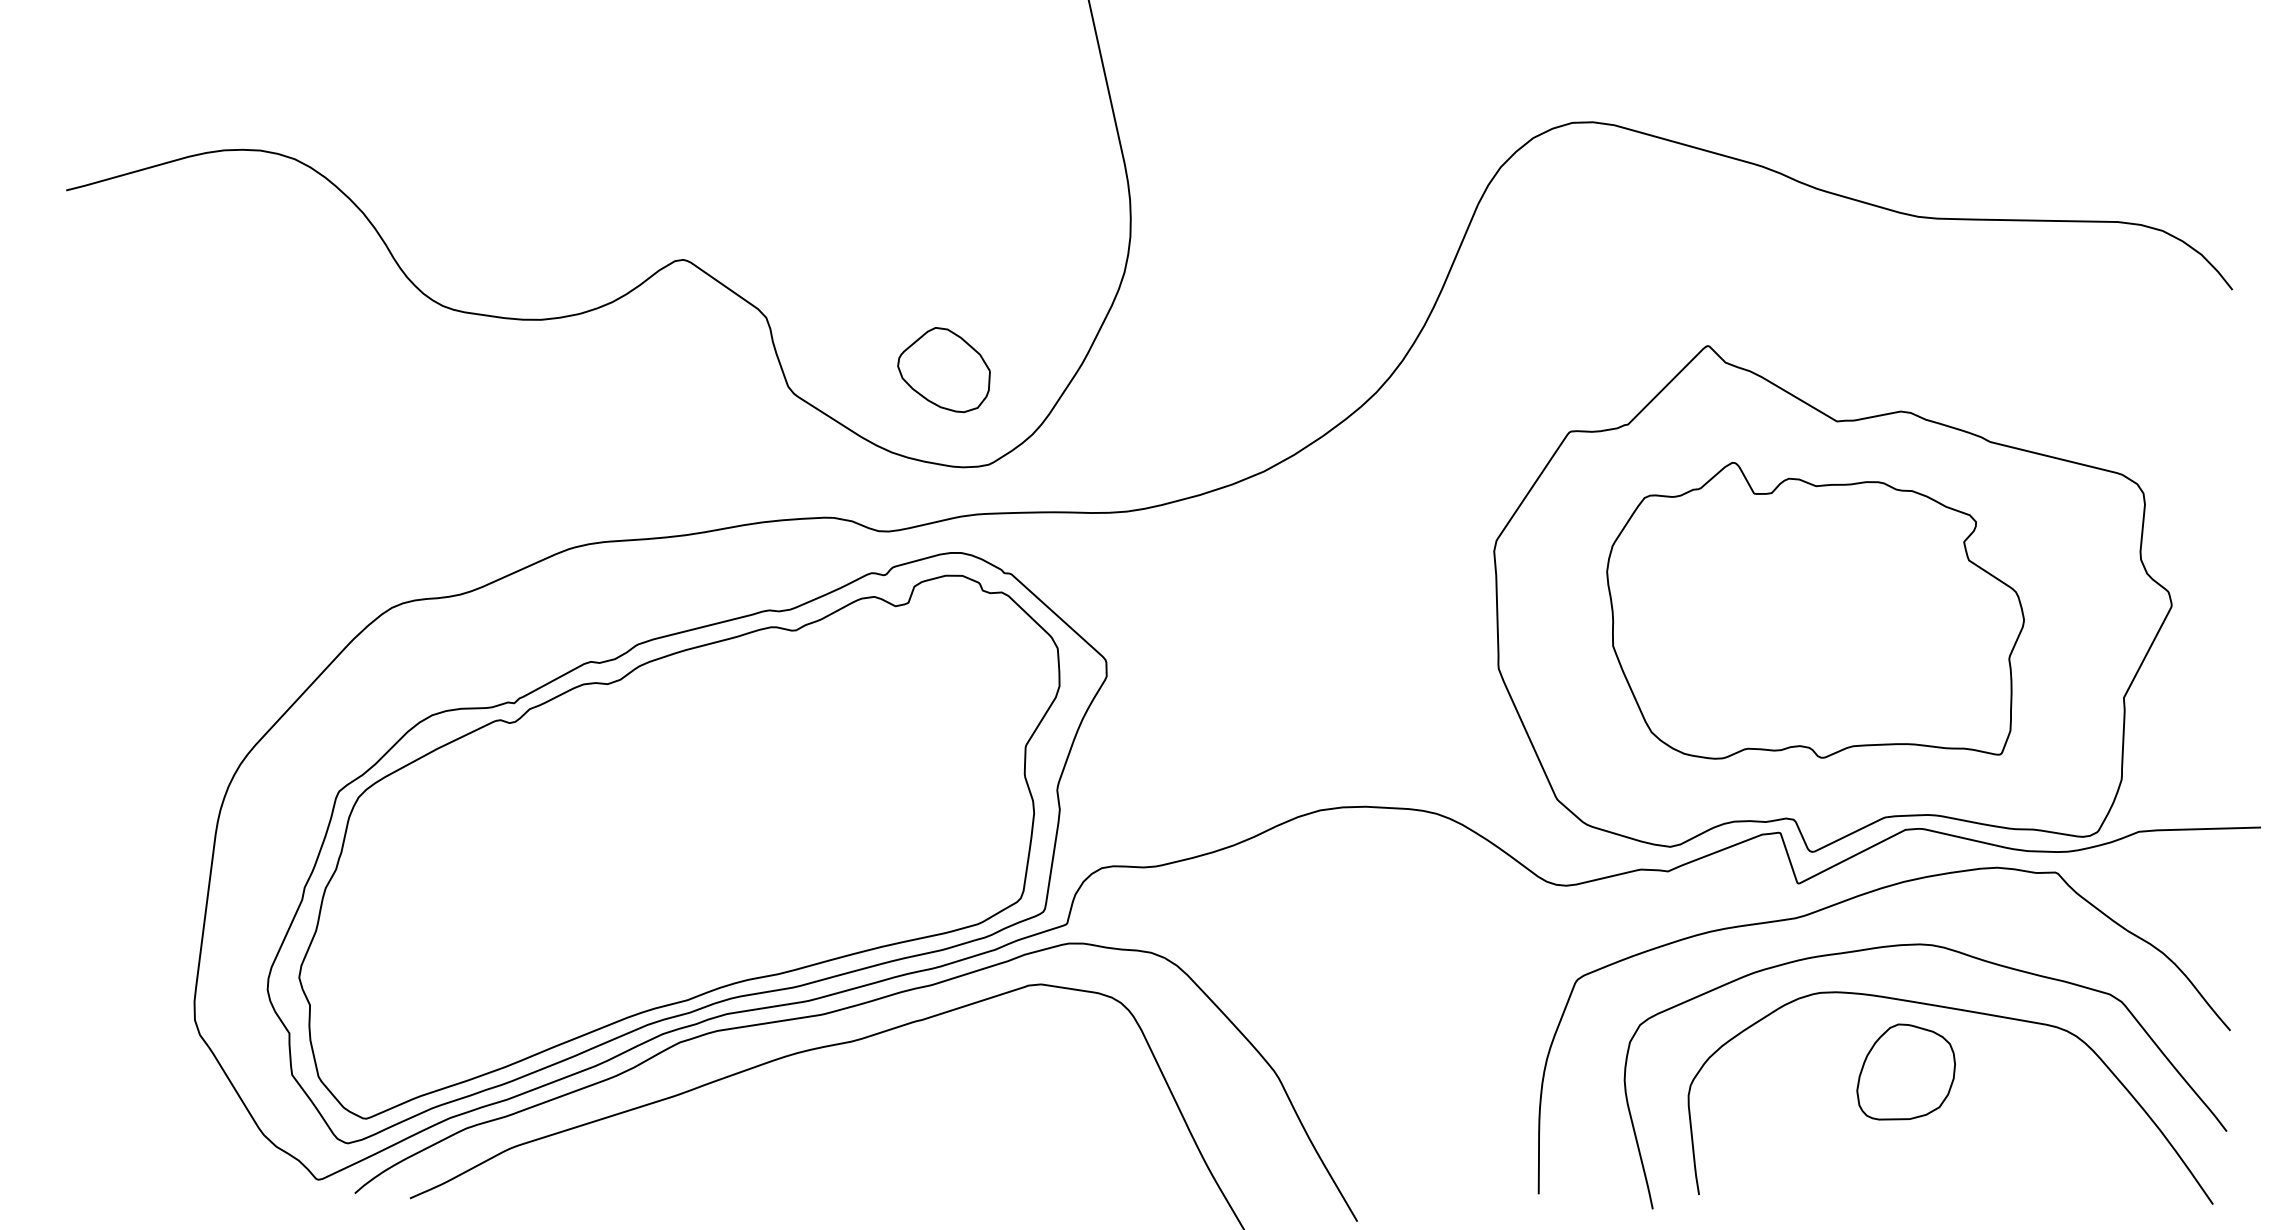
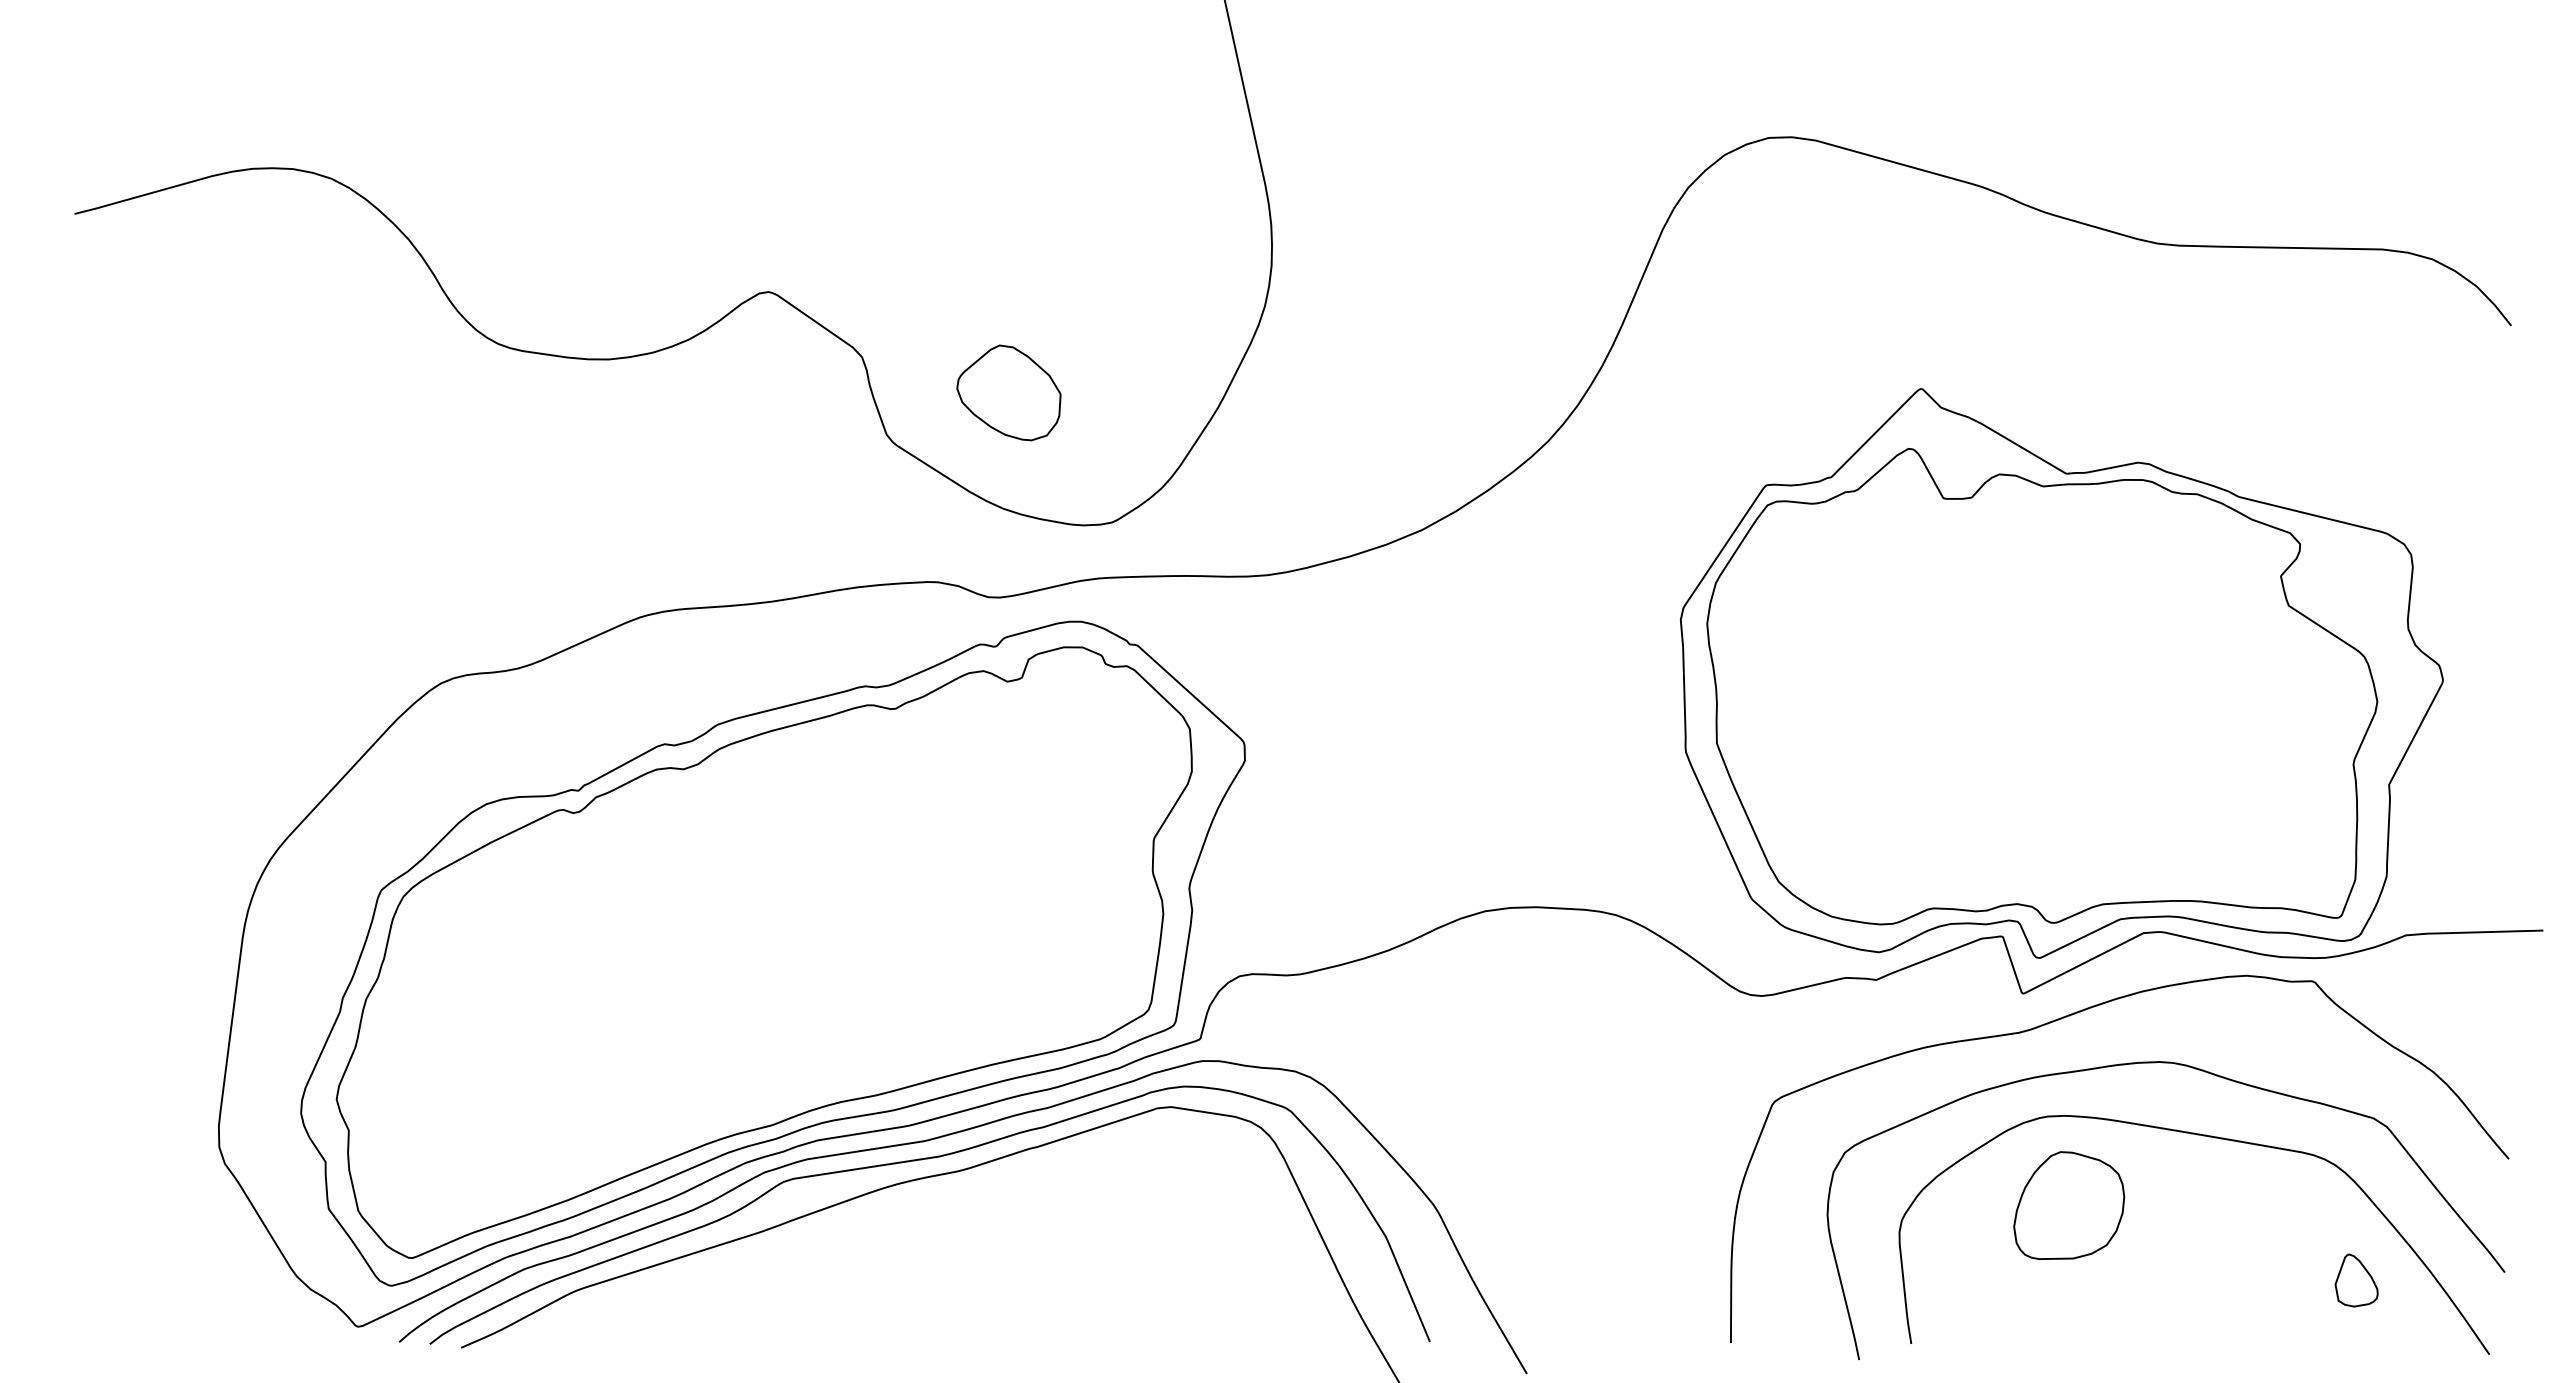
part: (943, 369) -> (1008, 392), moved
part: (1815, 610) -> (2042, 686), size x1.43
curve: (819, 1031) -> (921, 1160), added
part: (1906, 1071) -> (2069, 1205), moved
part: (2094, 1138) -> (2356, 1280), added

